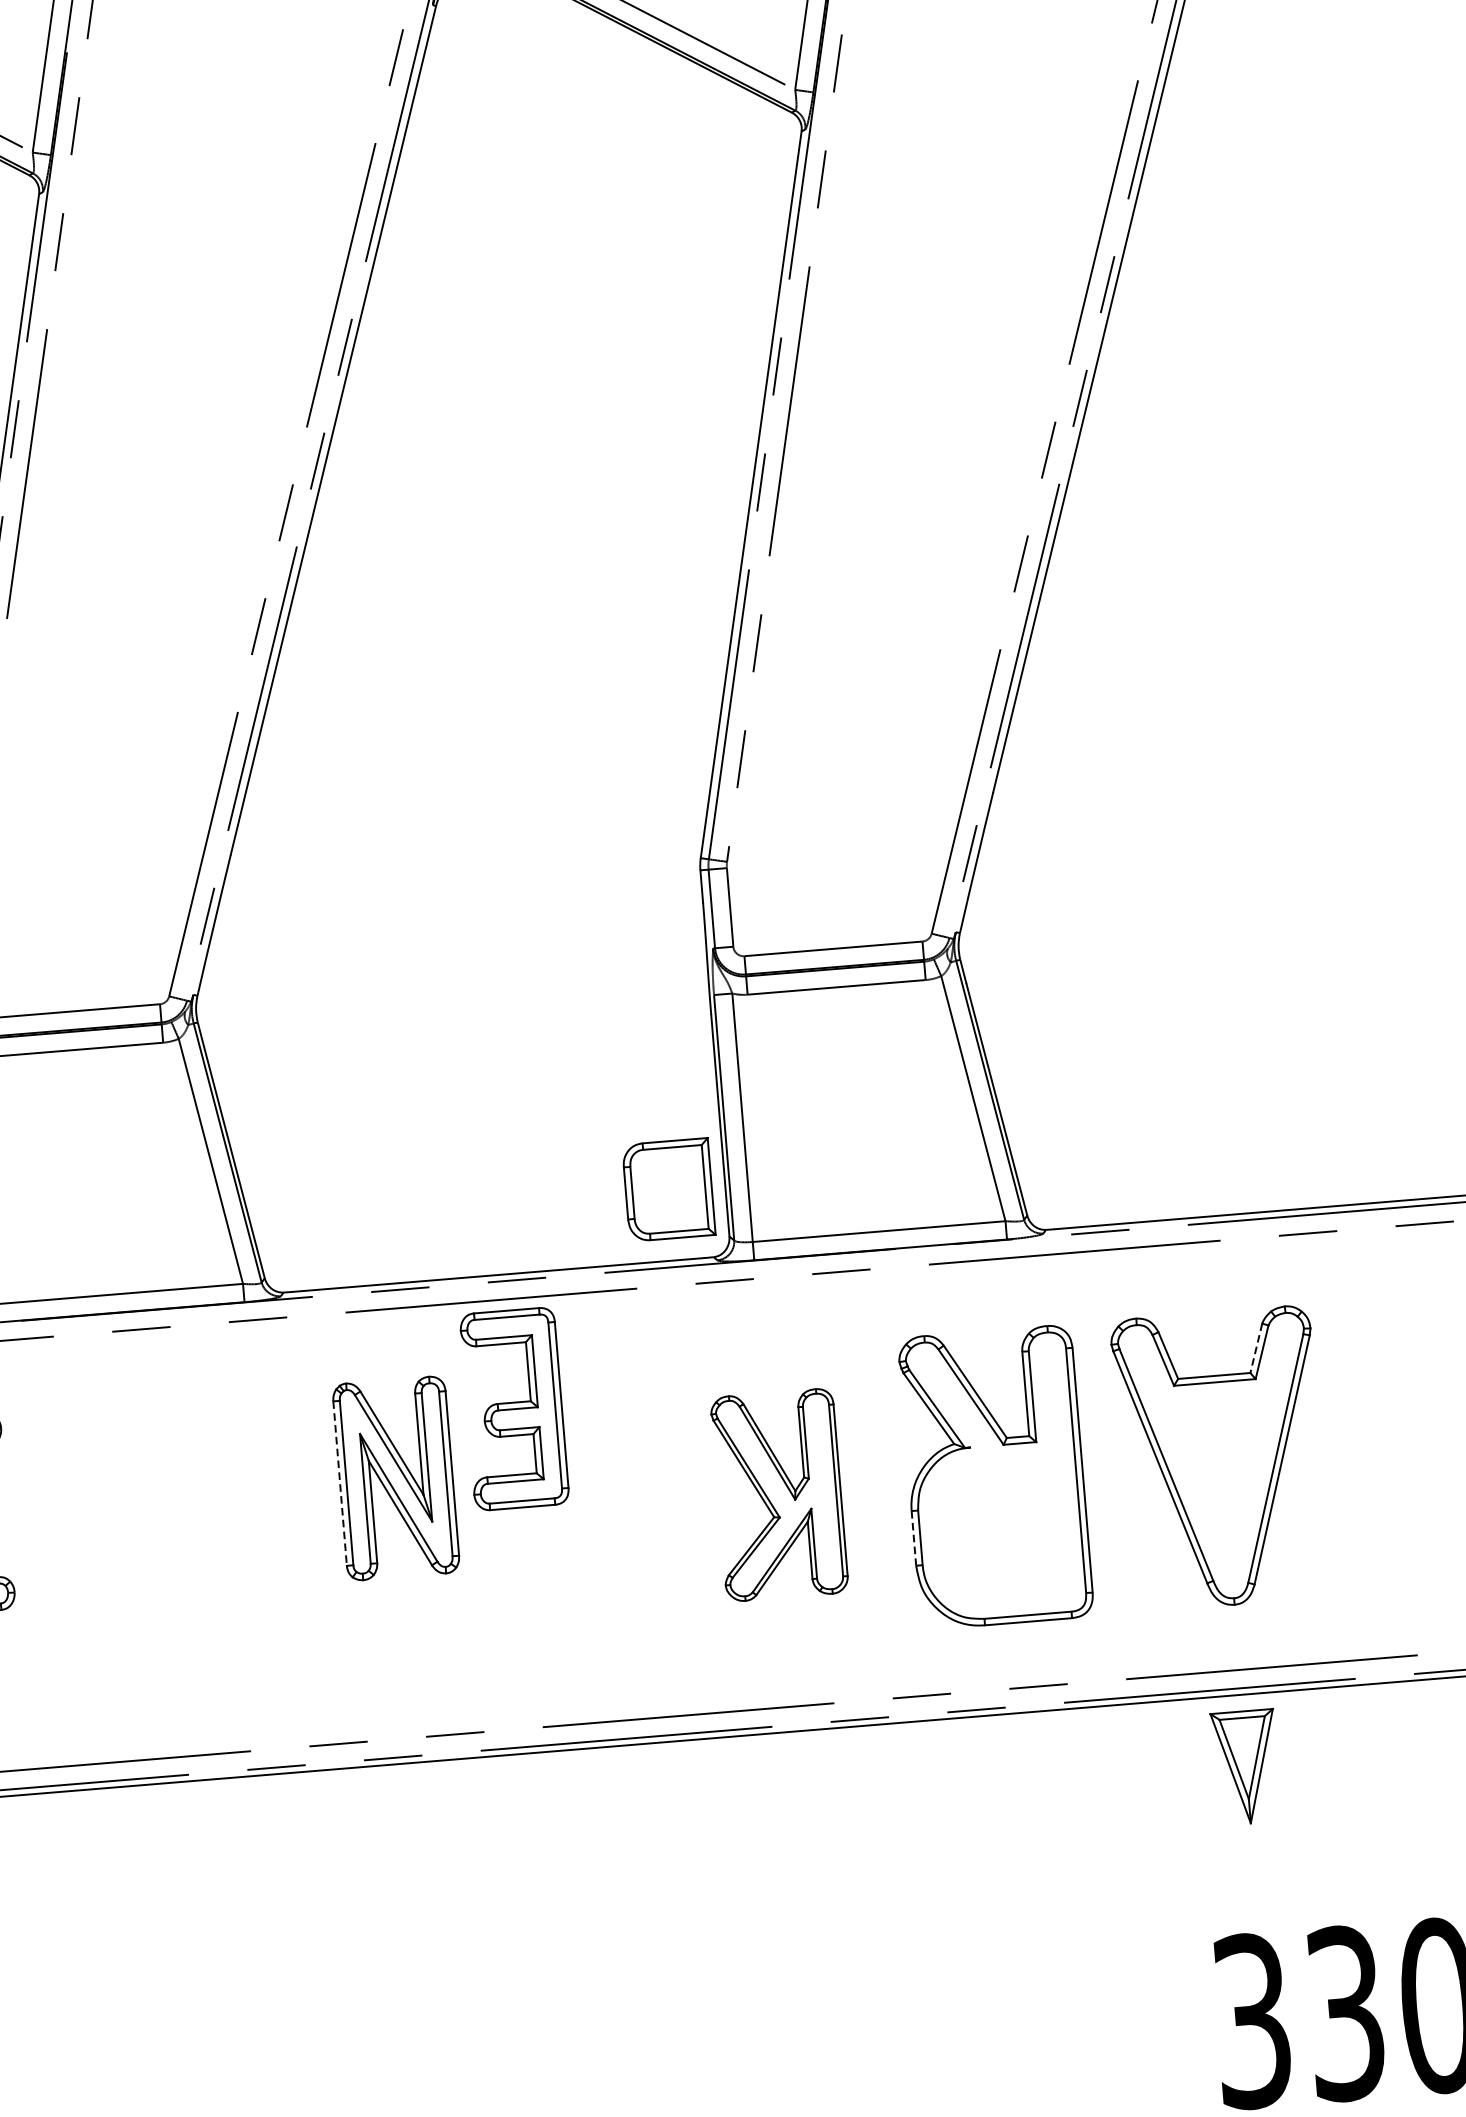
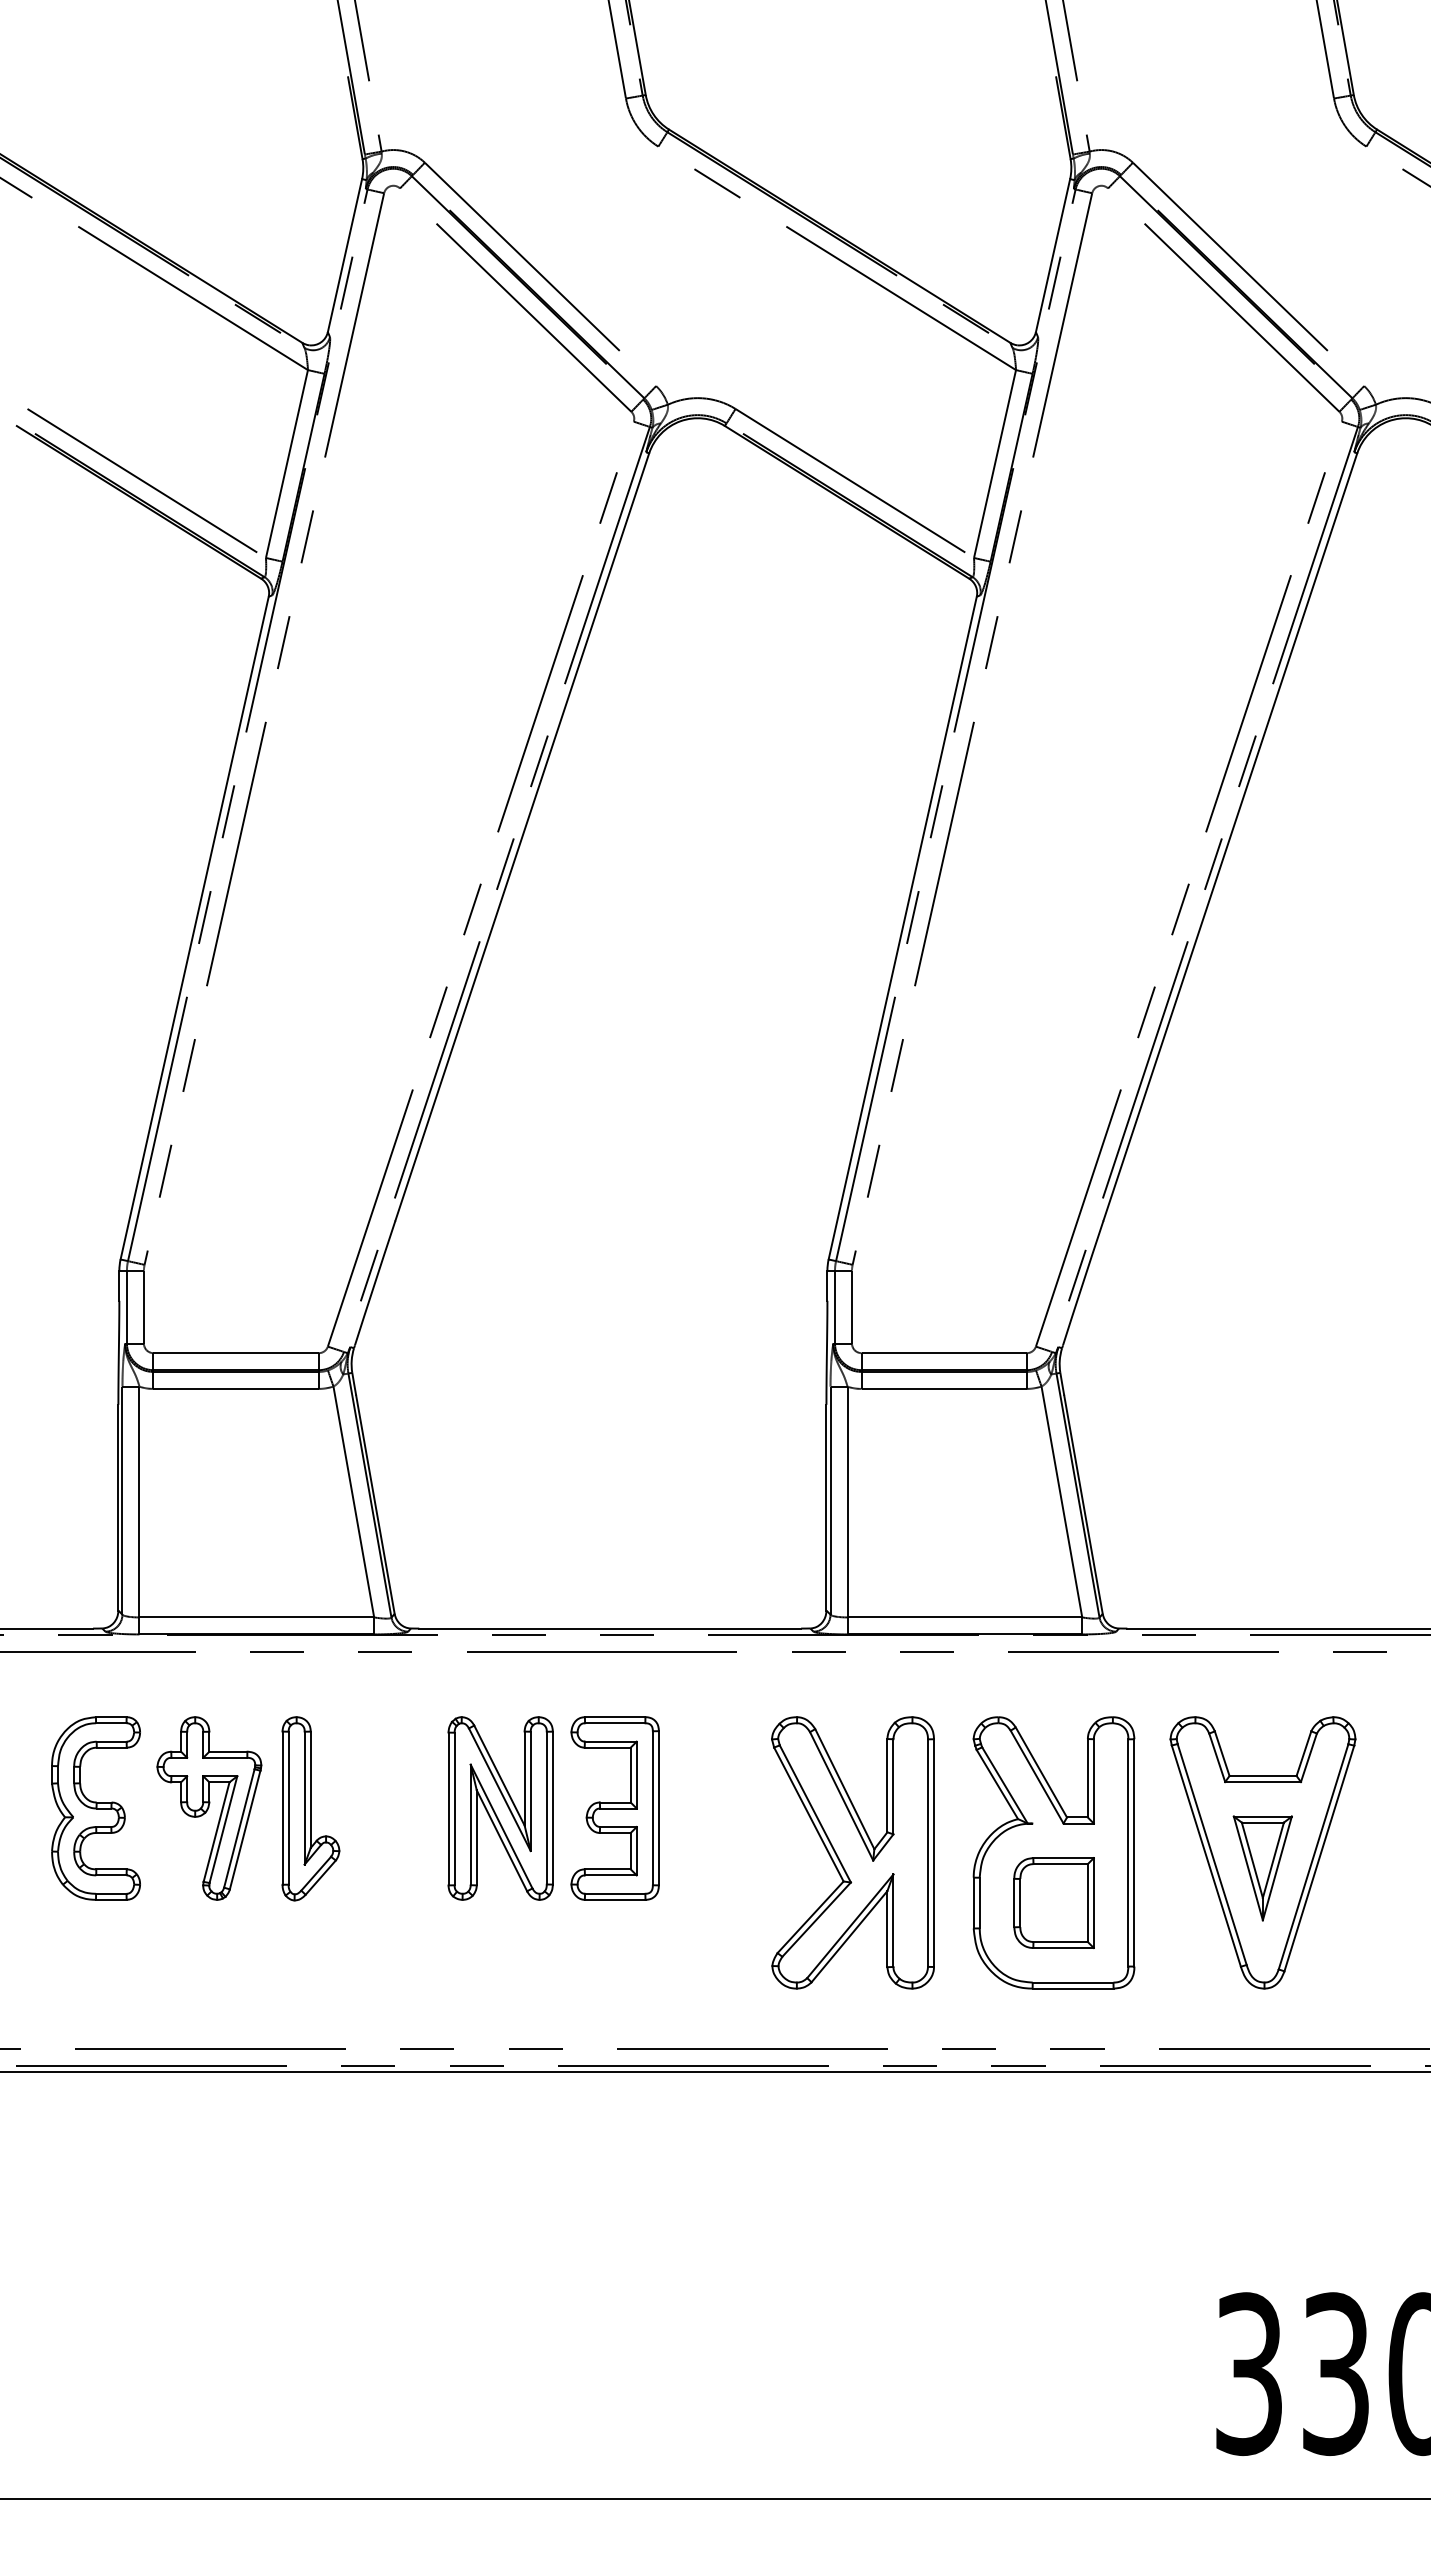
part: (668, 1189) -> (1053, 1902), moved
line: (1255, 1348) -> (1303, 1753), dashed -> solid
part: (513, 1409) -> (614, 1808), moved
line: (340, 1484) -> (448, 1809), dashed -> solid
part: (778, 1494) -> (852, 1852), size x1.43
part: (191, 1495) -> (310, 1808), added
part: (82, 1504) -> (209, 1808), added
line: (913, 1538) -> (973, 1903), dashed -> solid
part: (1245, 1767) -> (1262, 1868), moved

